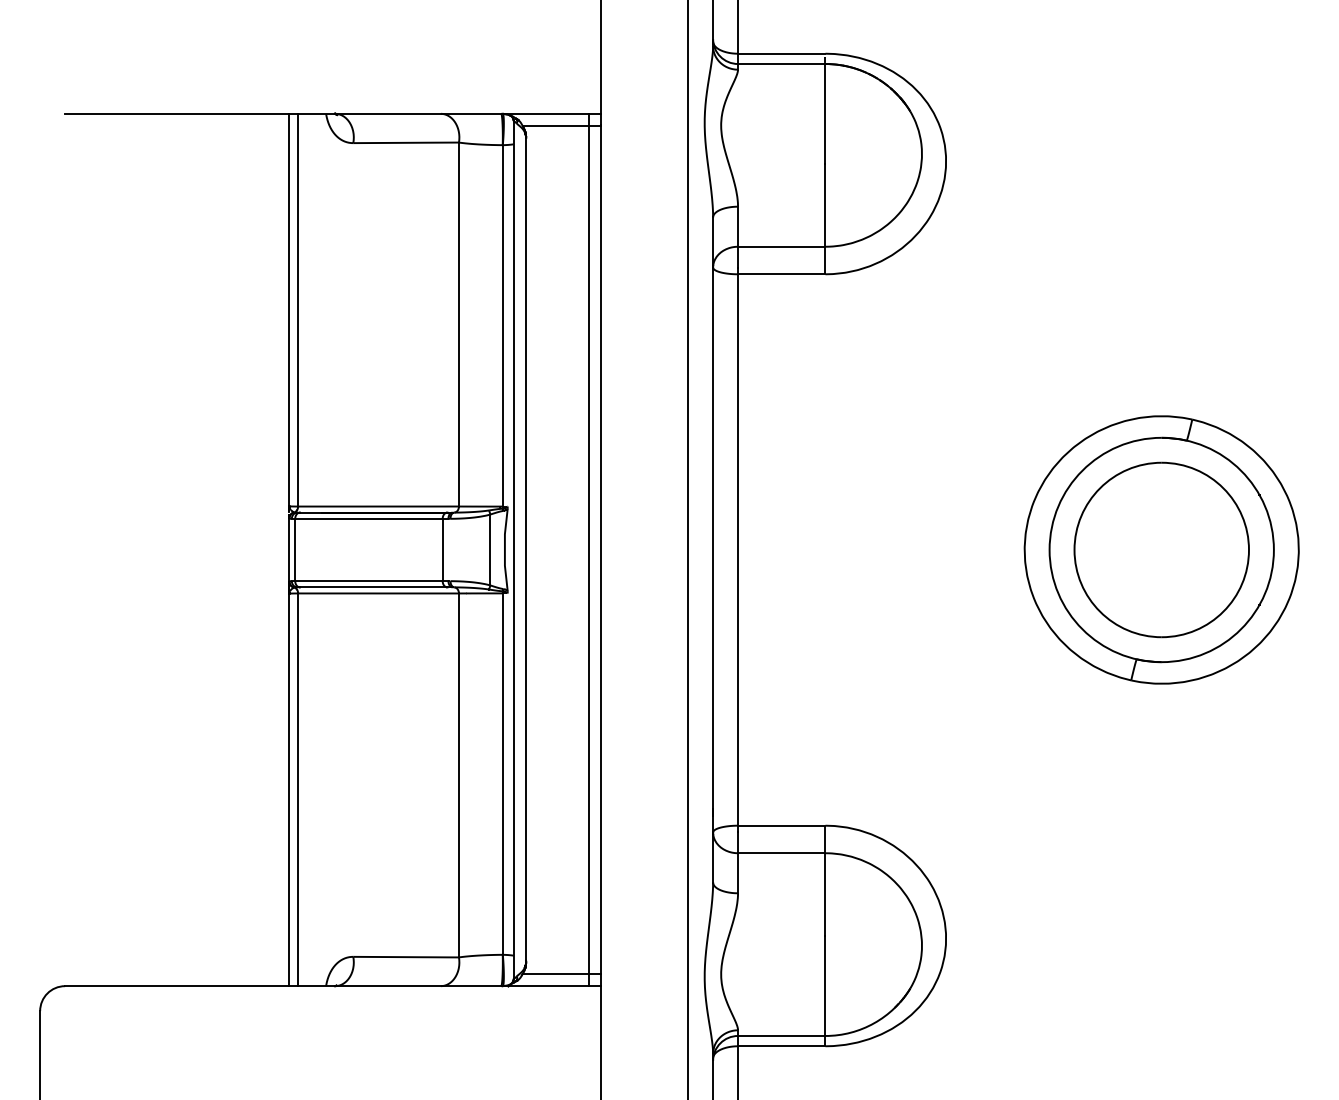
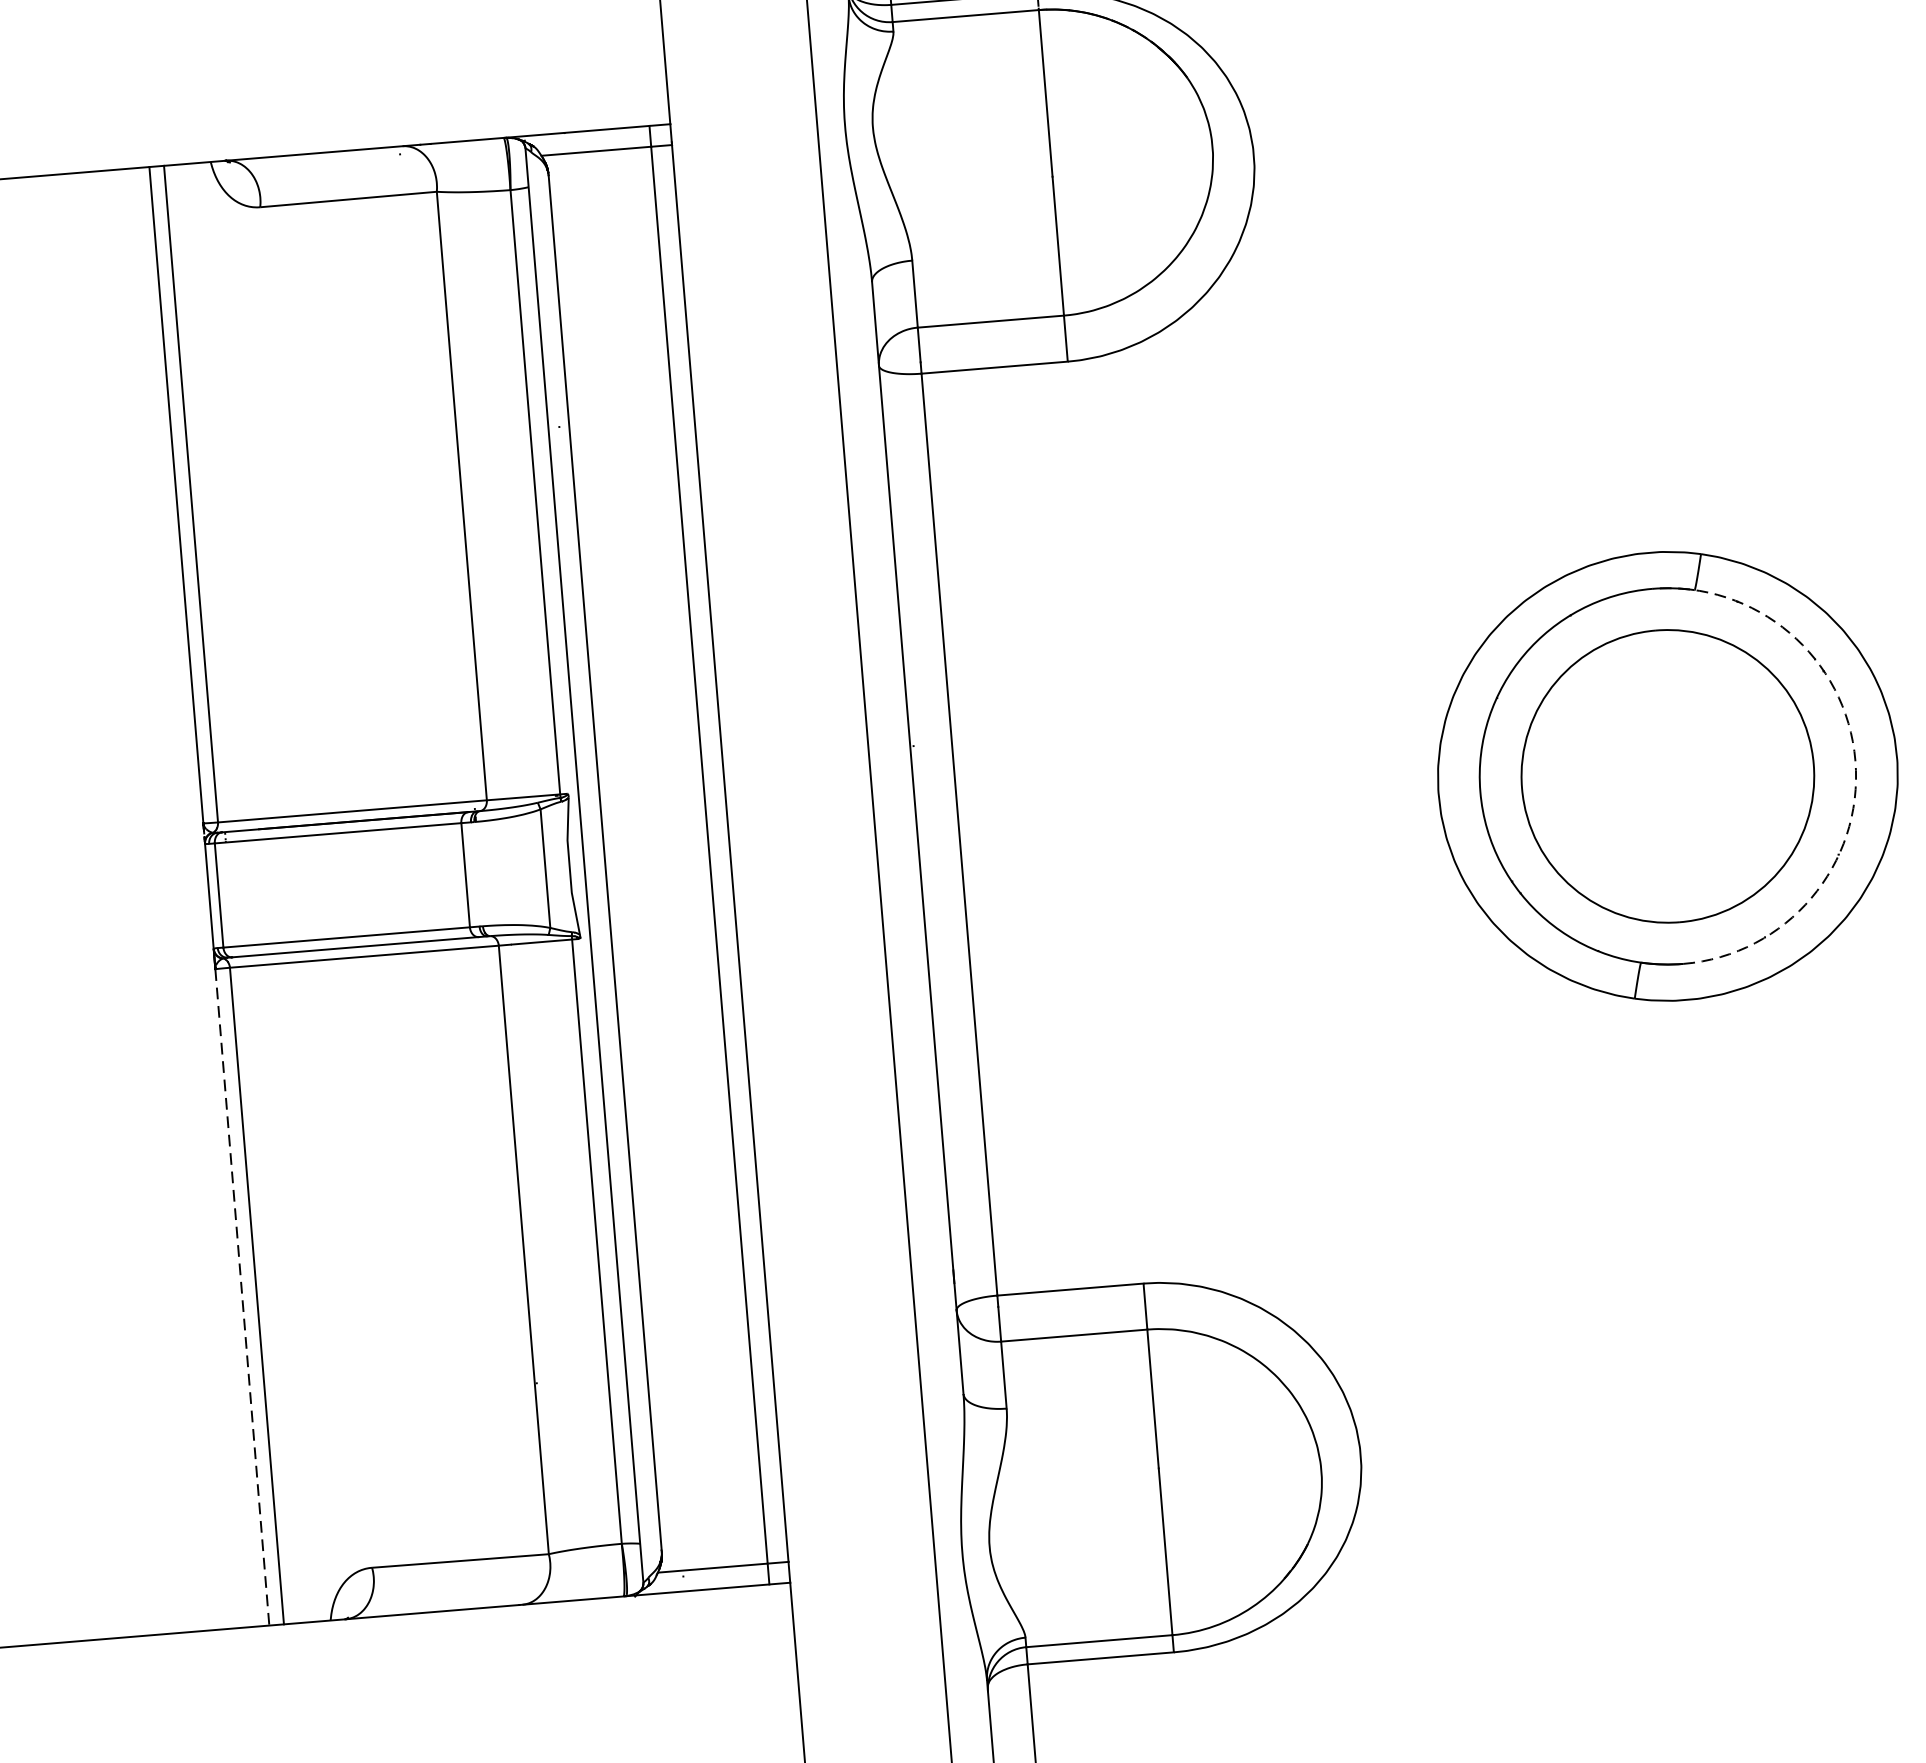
arc: (1273, 550) -> (1854, 761), solid -> dashed
line: (289, 790) -> (242, 1298), solid -> dashed

